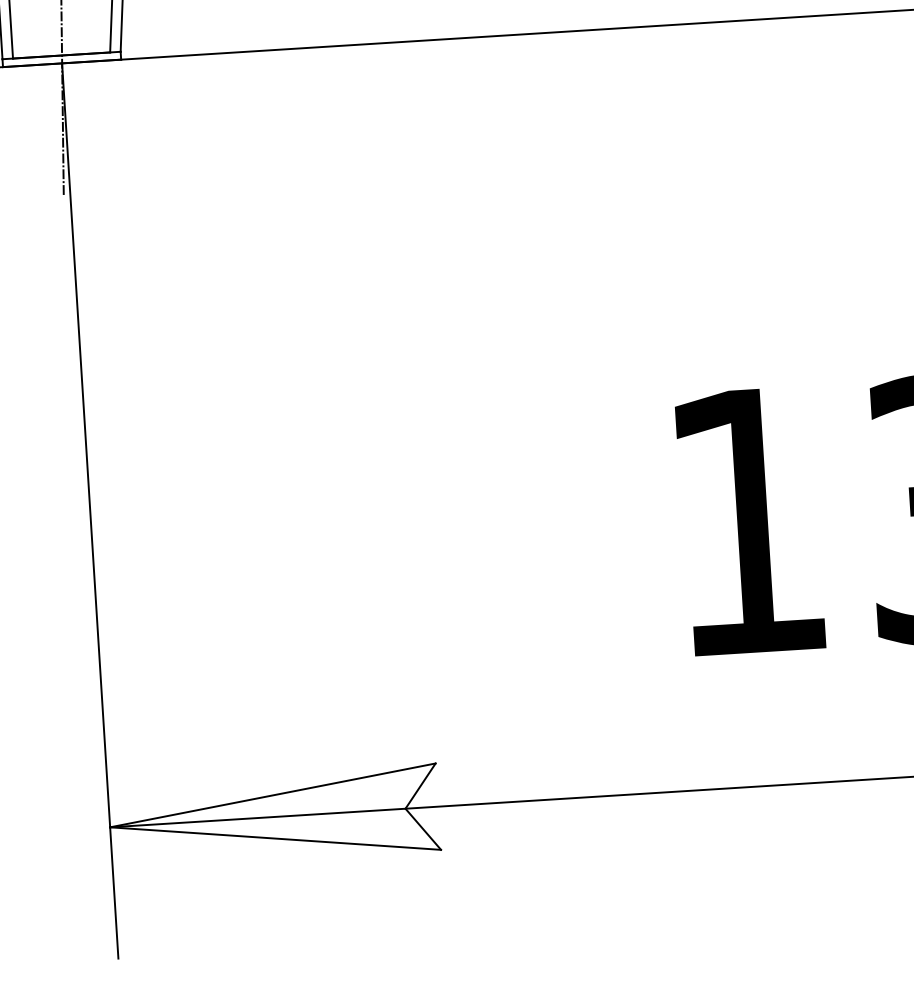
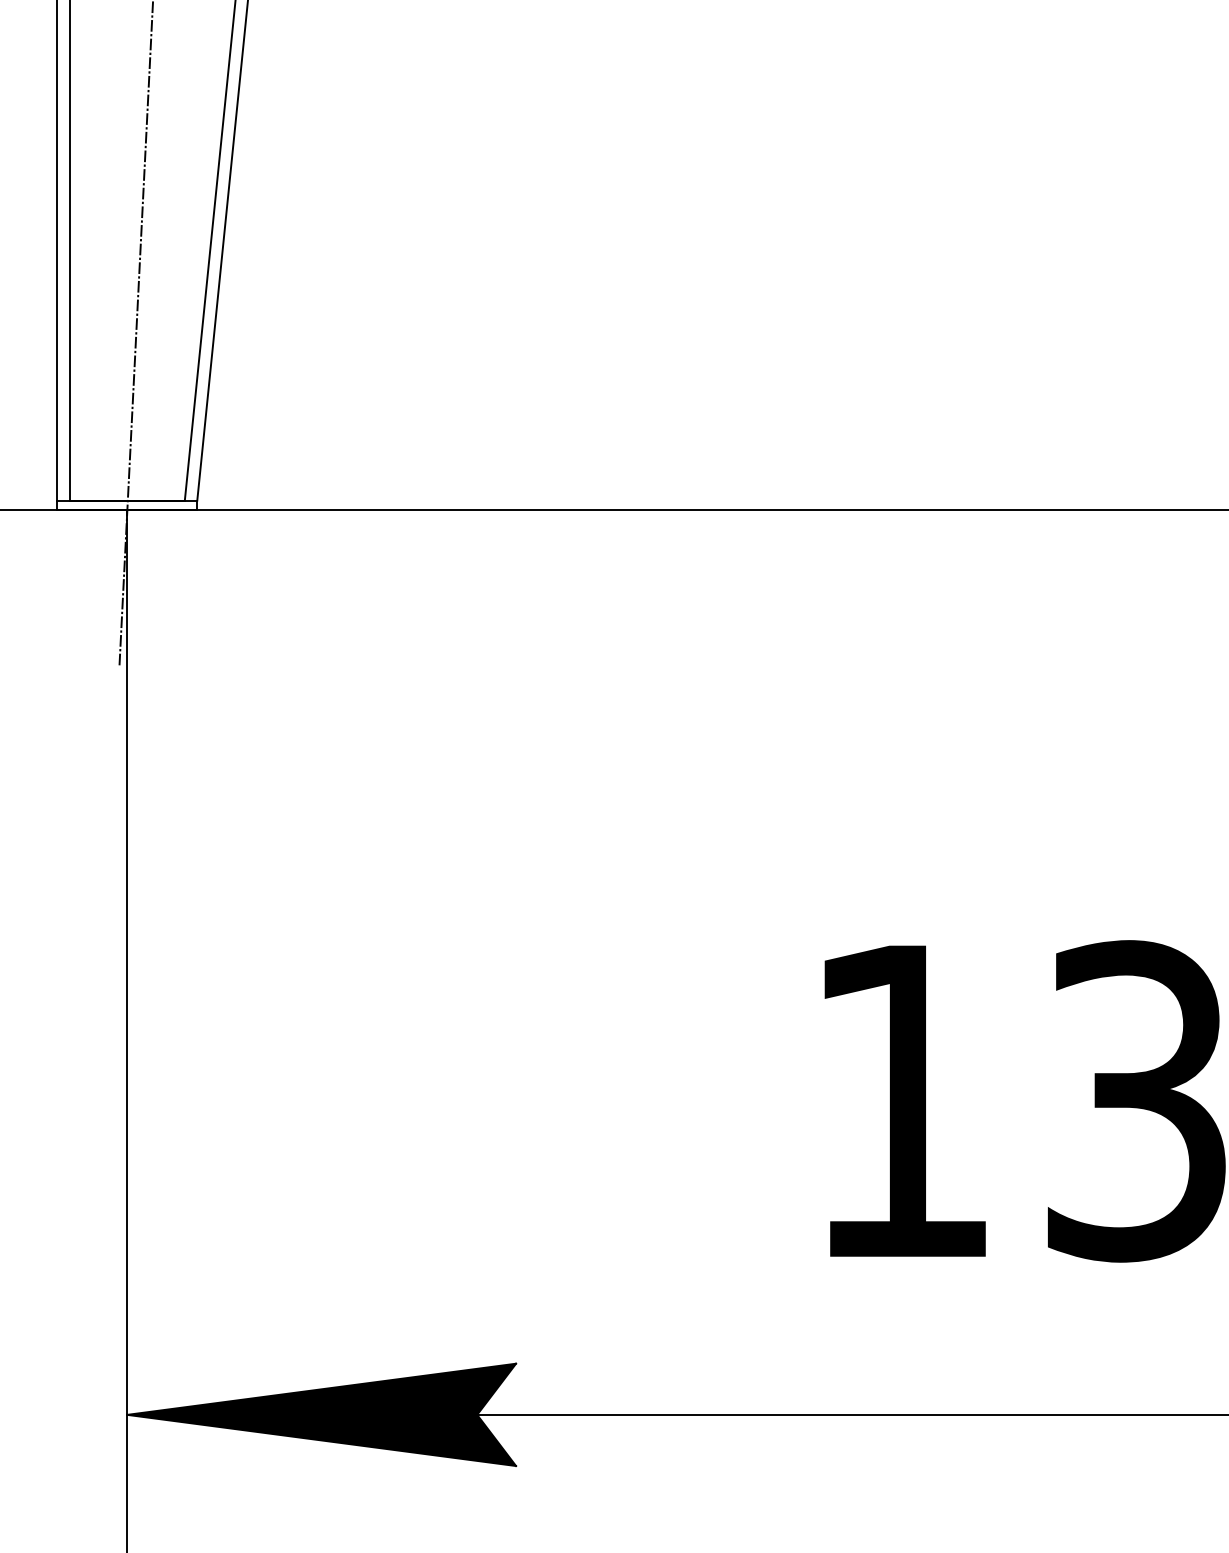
fill: (274, 816) -> (321, 1414), added

